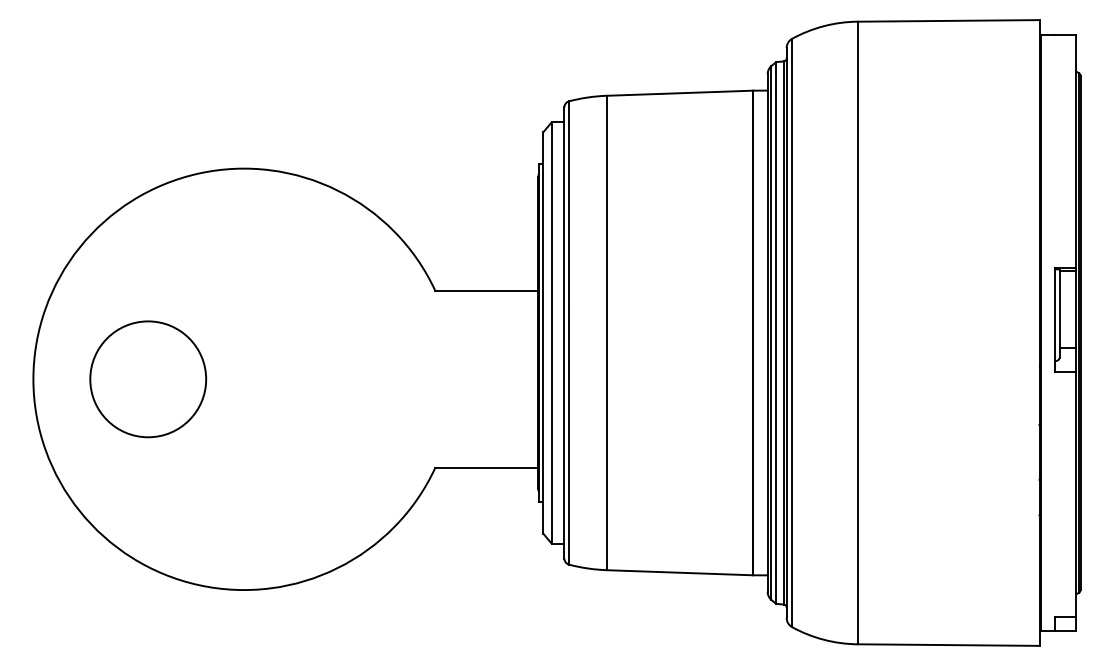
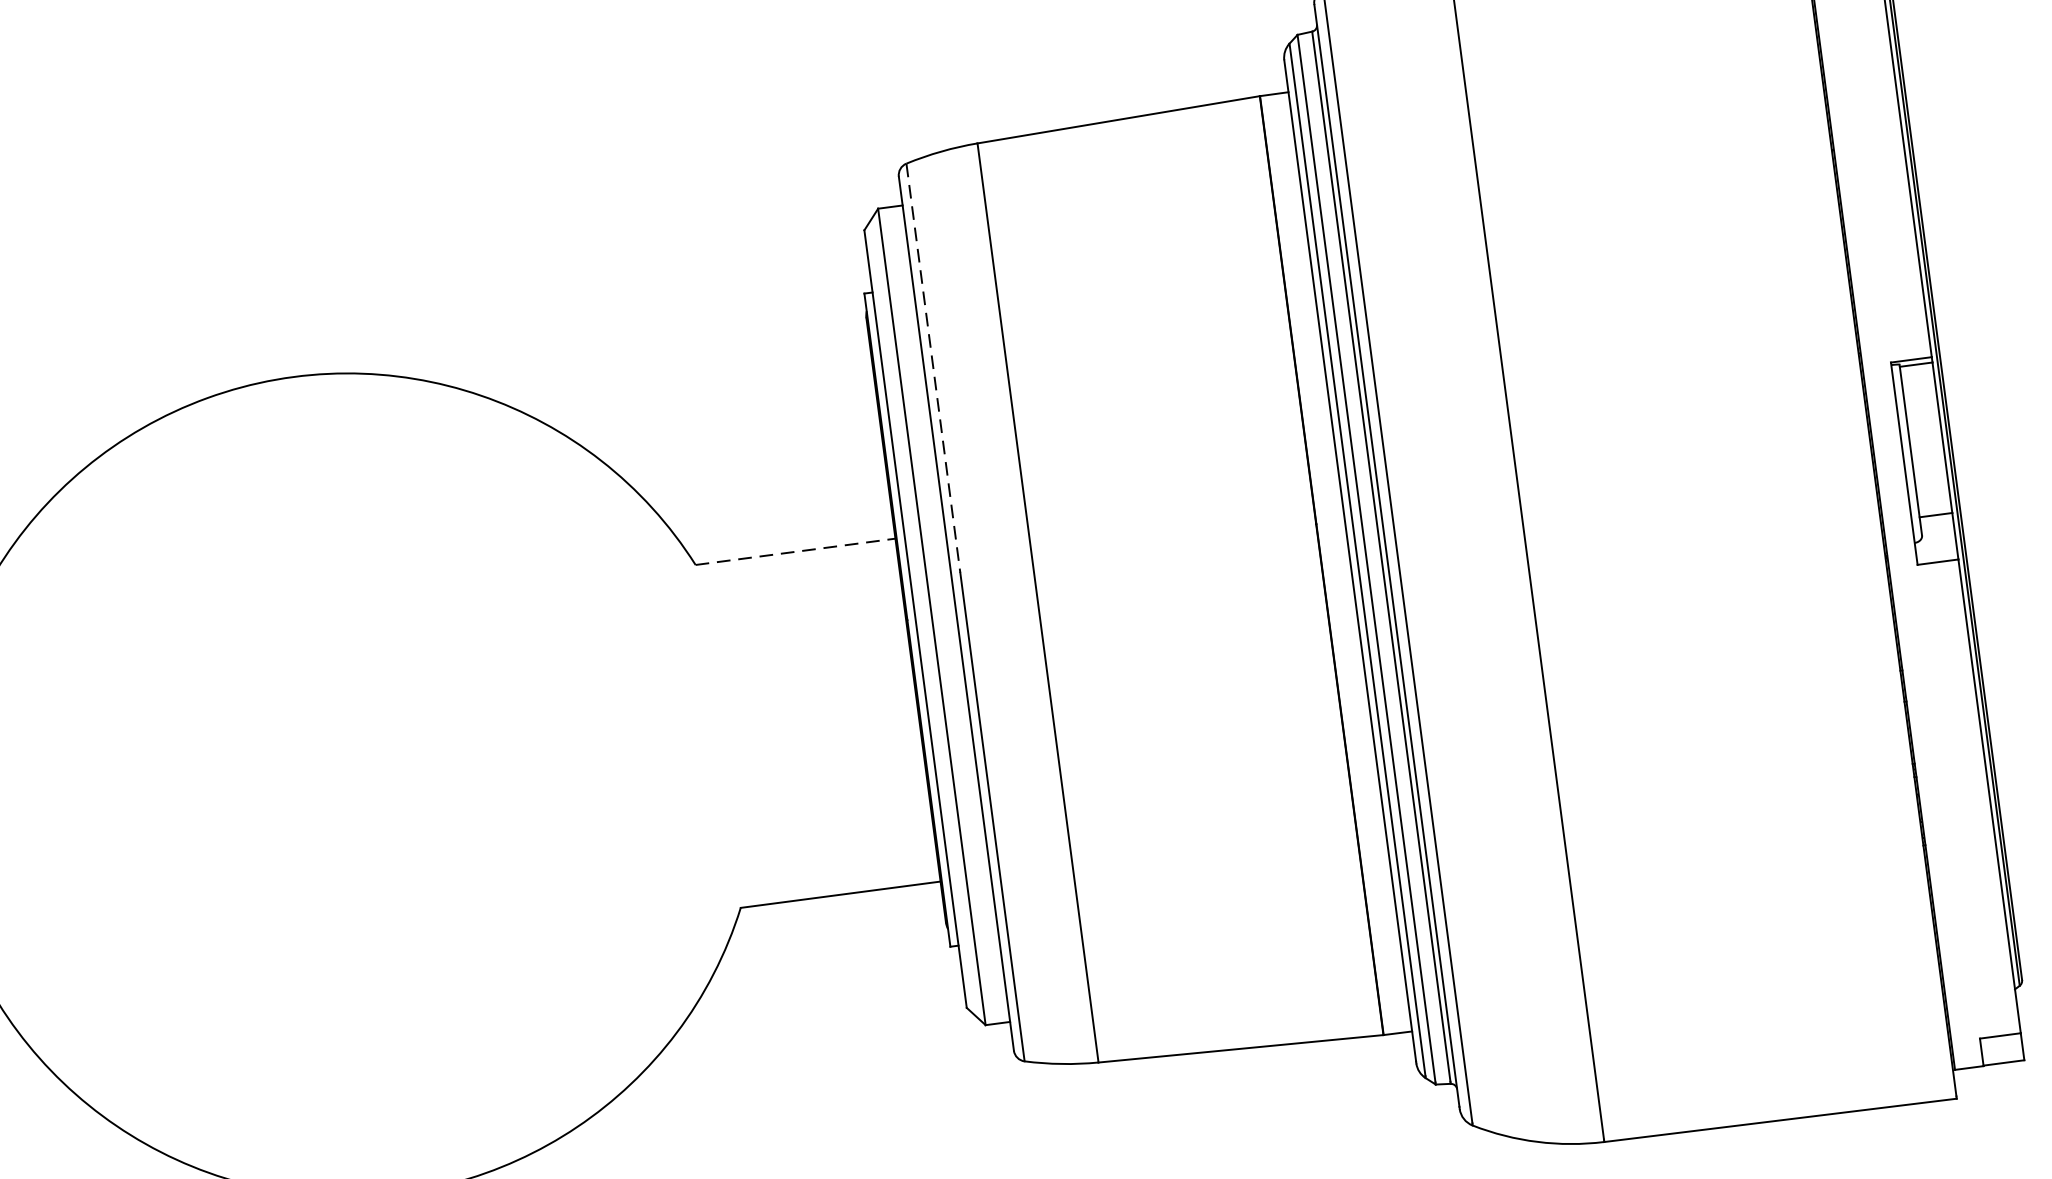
line: (569, 206) -> (934, 367), solid -> dashed
line: (486, 290) -> (794, 551), solid -> dashed
circle: (148, 379) -> (162, 809), removed

